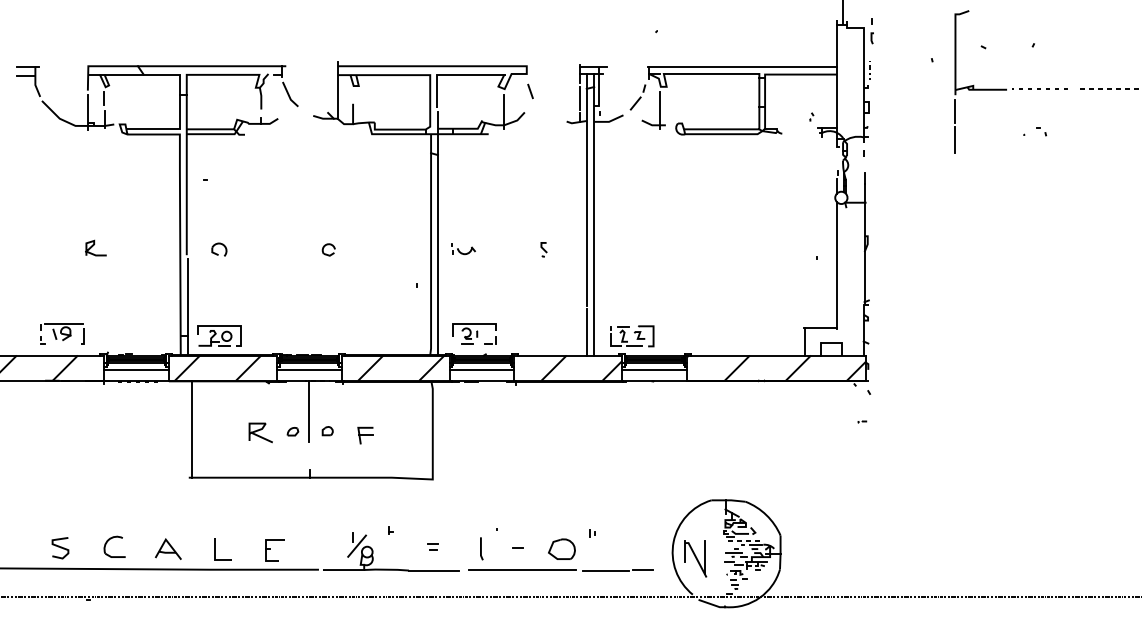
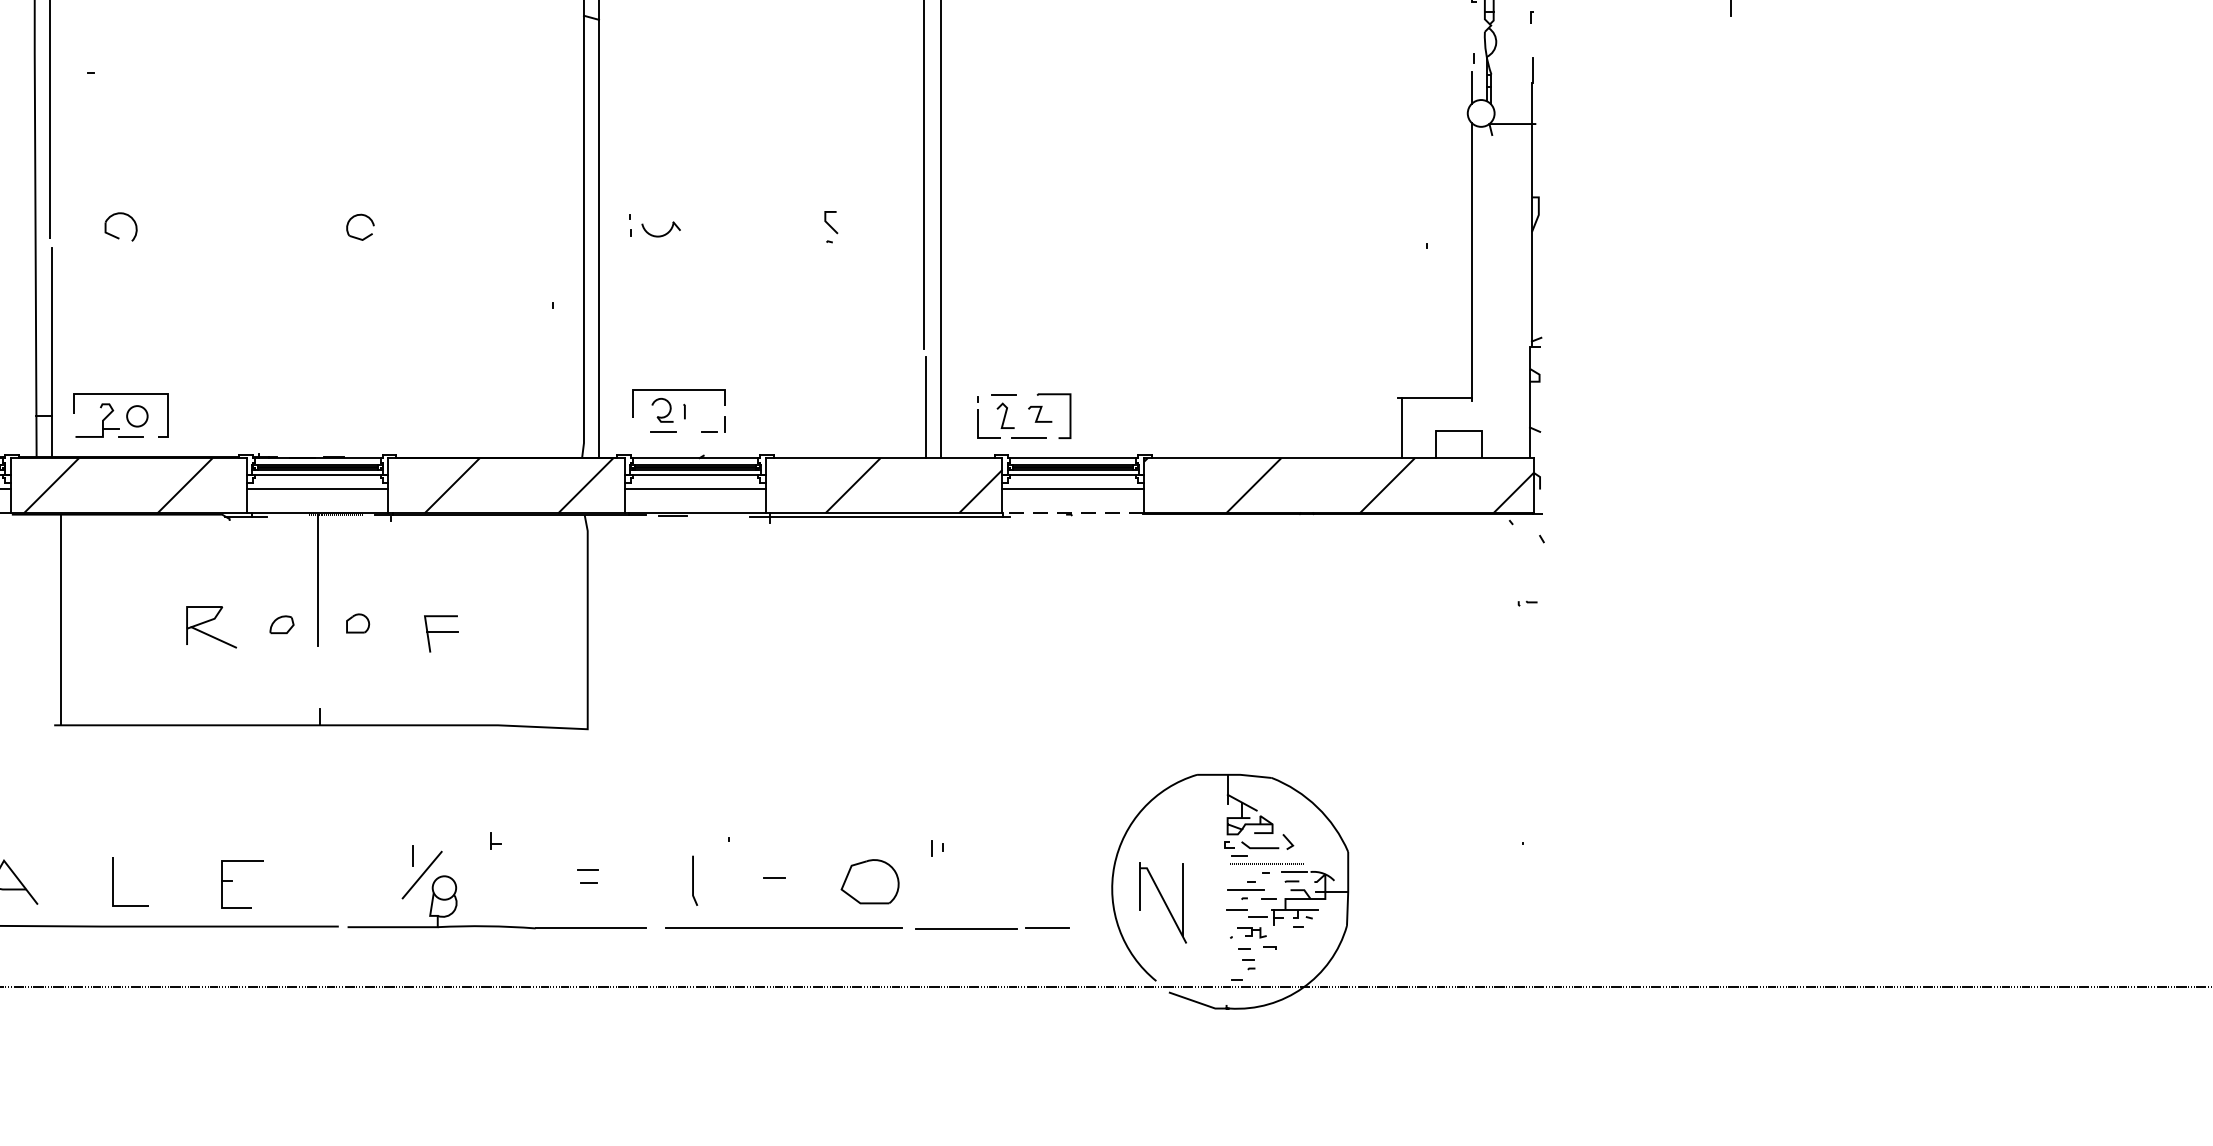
line: (654, 380) -> (1072, 512), solid -> dashed

